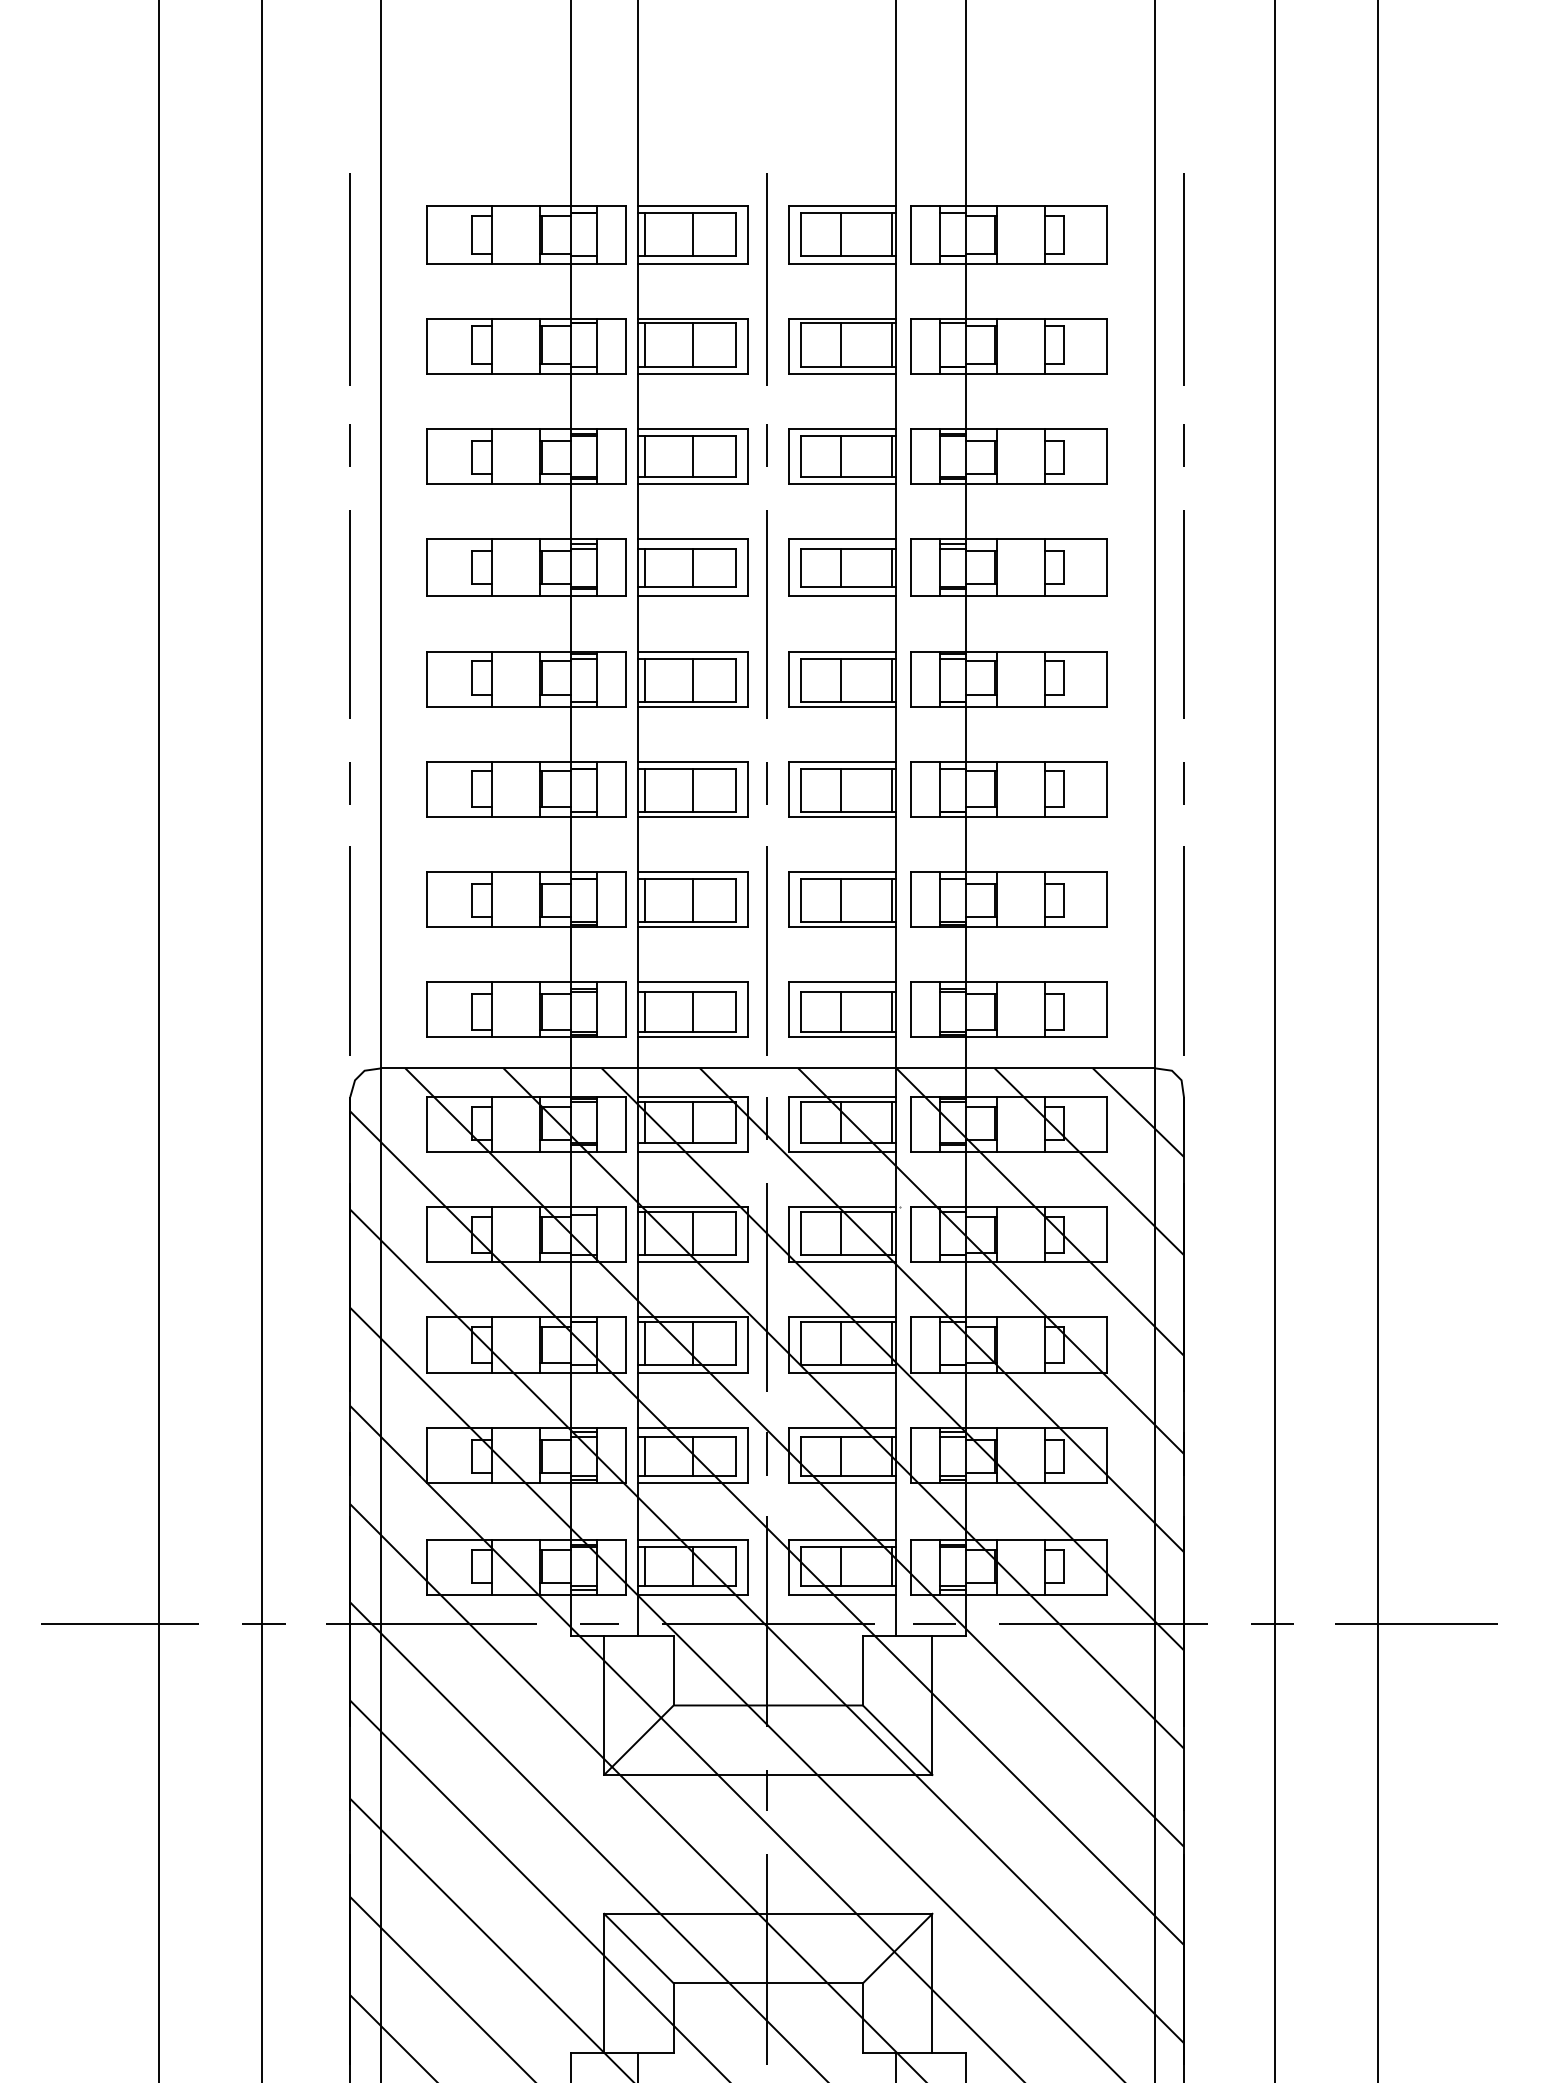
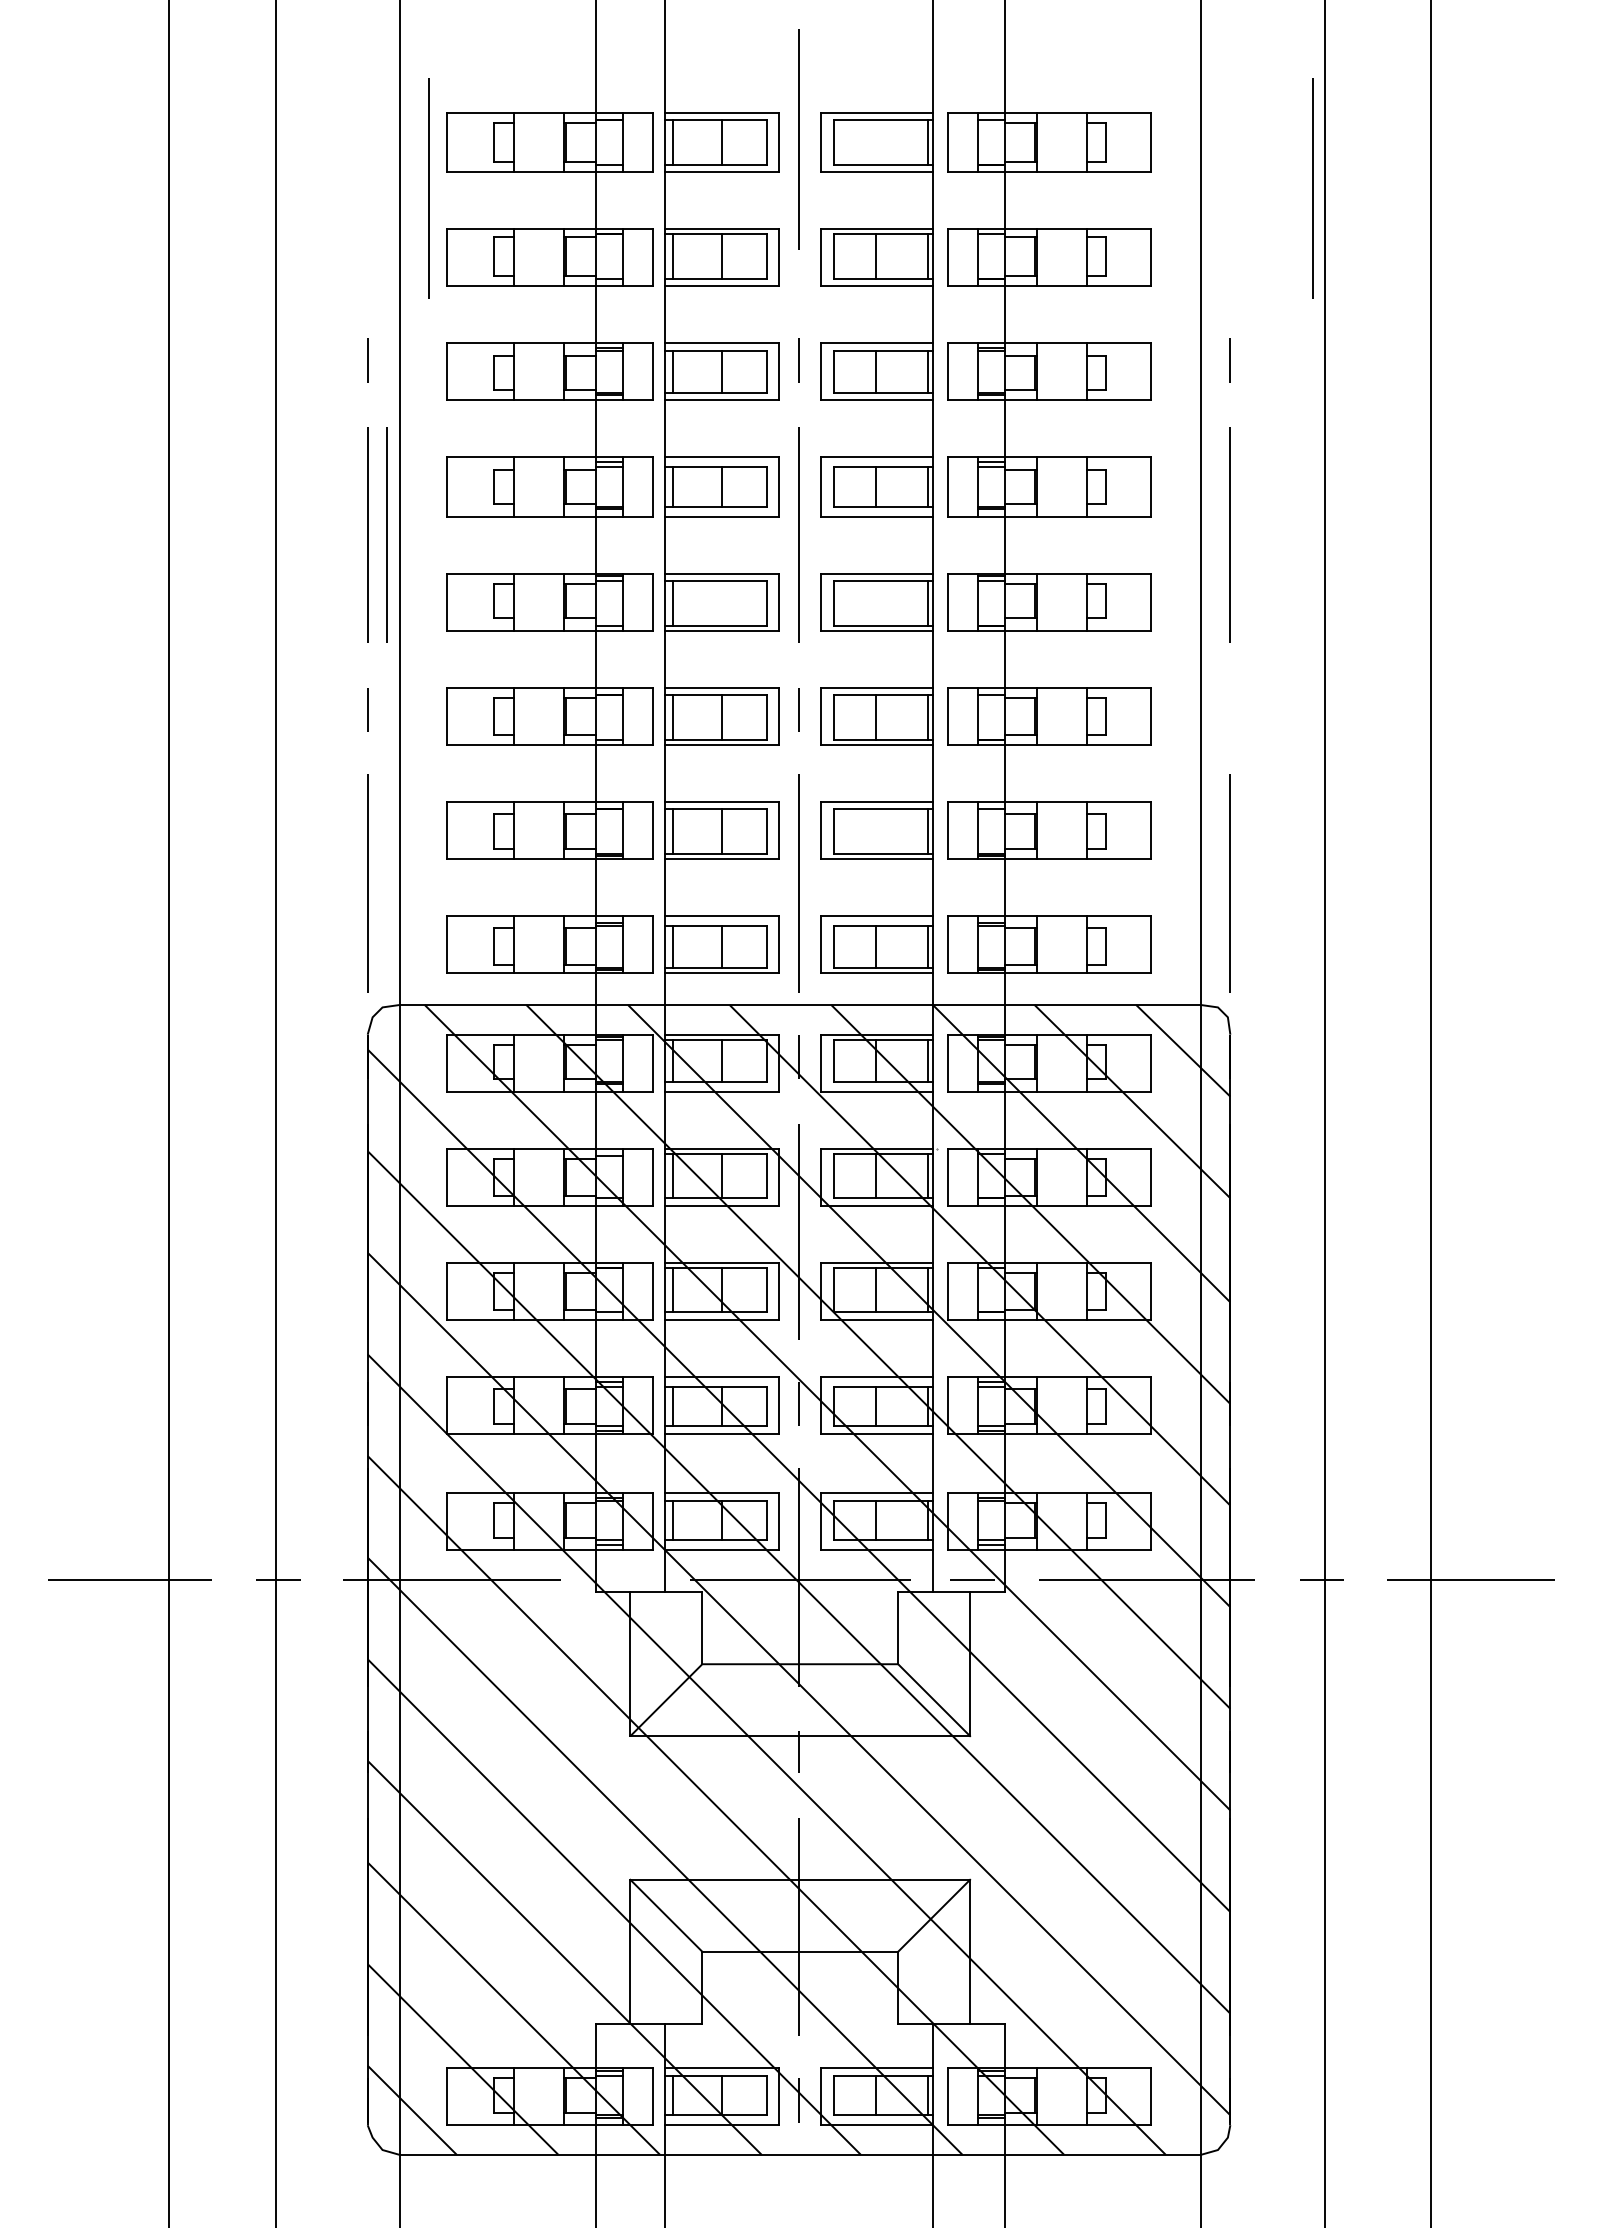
line: (841, 234) -> (875, 142), removed
line: (350, 279) -> (428, 188), moved
line: (766, 279) -> (798, 139), moved
line: (1183, 279) -> (1312, 188), moved
line: (368, 613) -> (386, 534), added
line: (693, 680) -> (722, 603), removed
line: (841, 680) -> (875, 603), removed
line: (1183, 782) -> (1229, 709), removed
line: (841, 900) -> (875, 831), removed
line: (599, 1623) -> (625, 1579), removed

